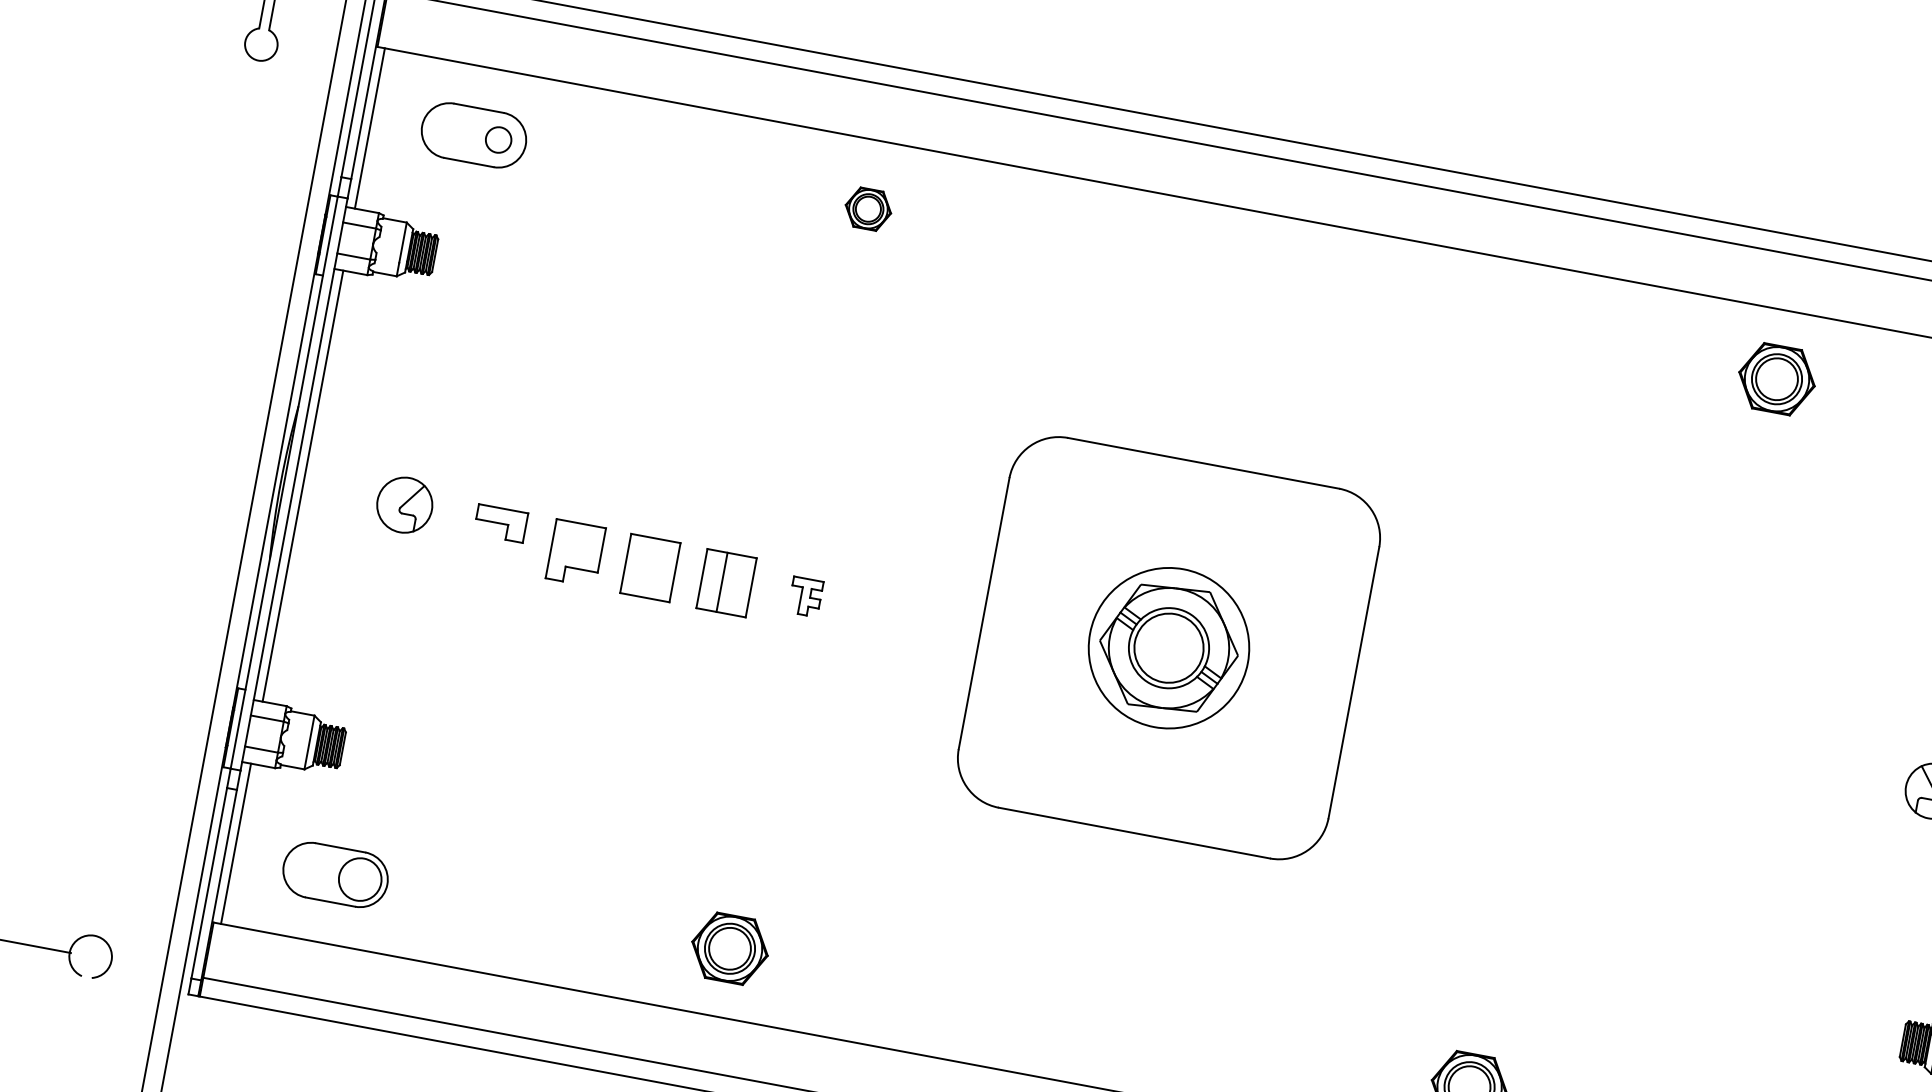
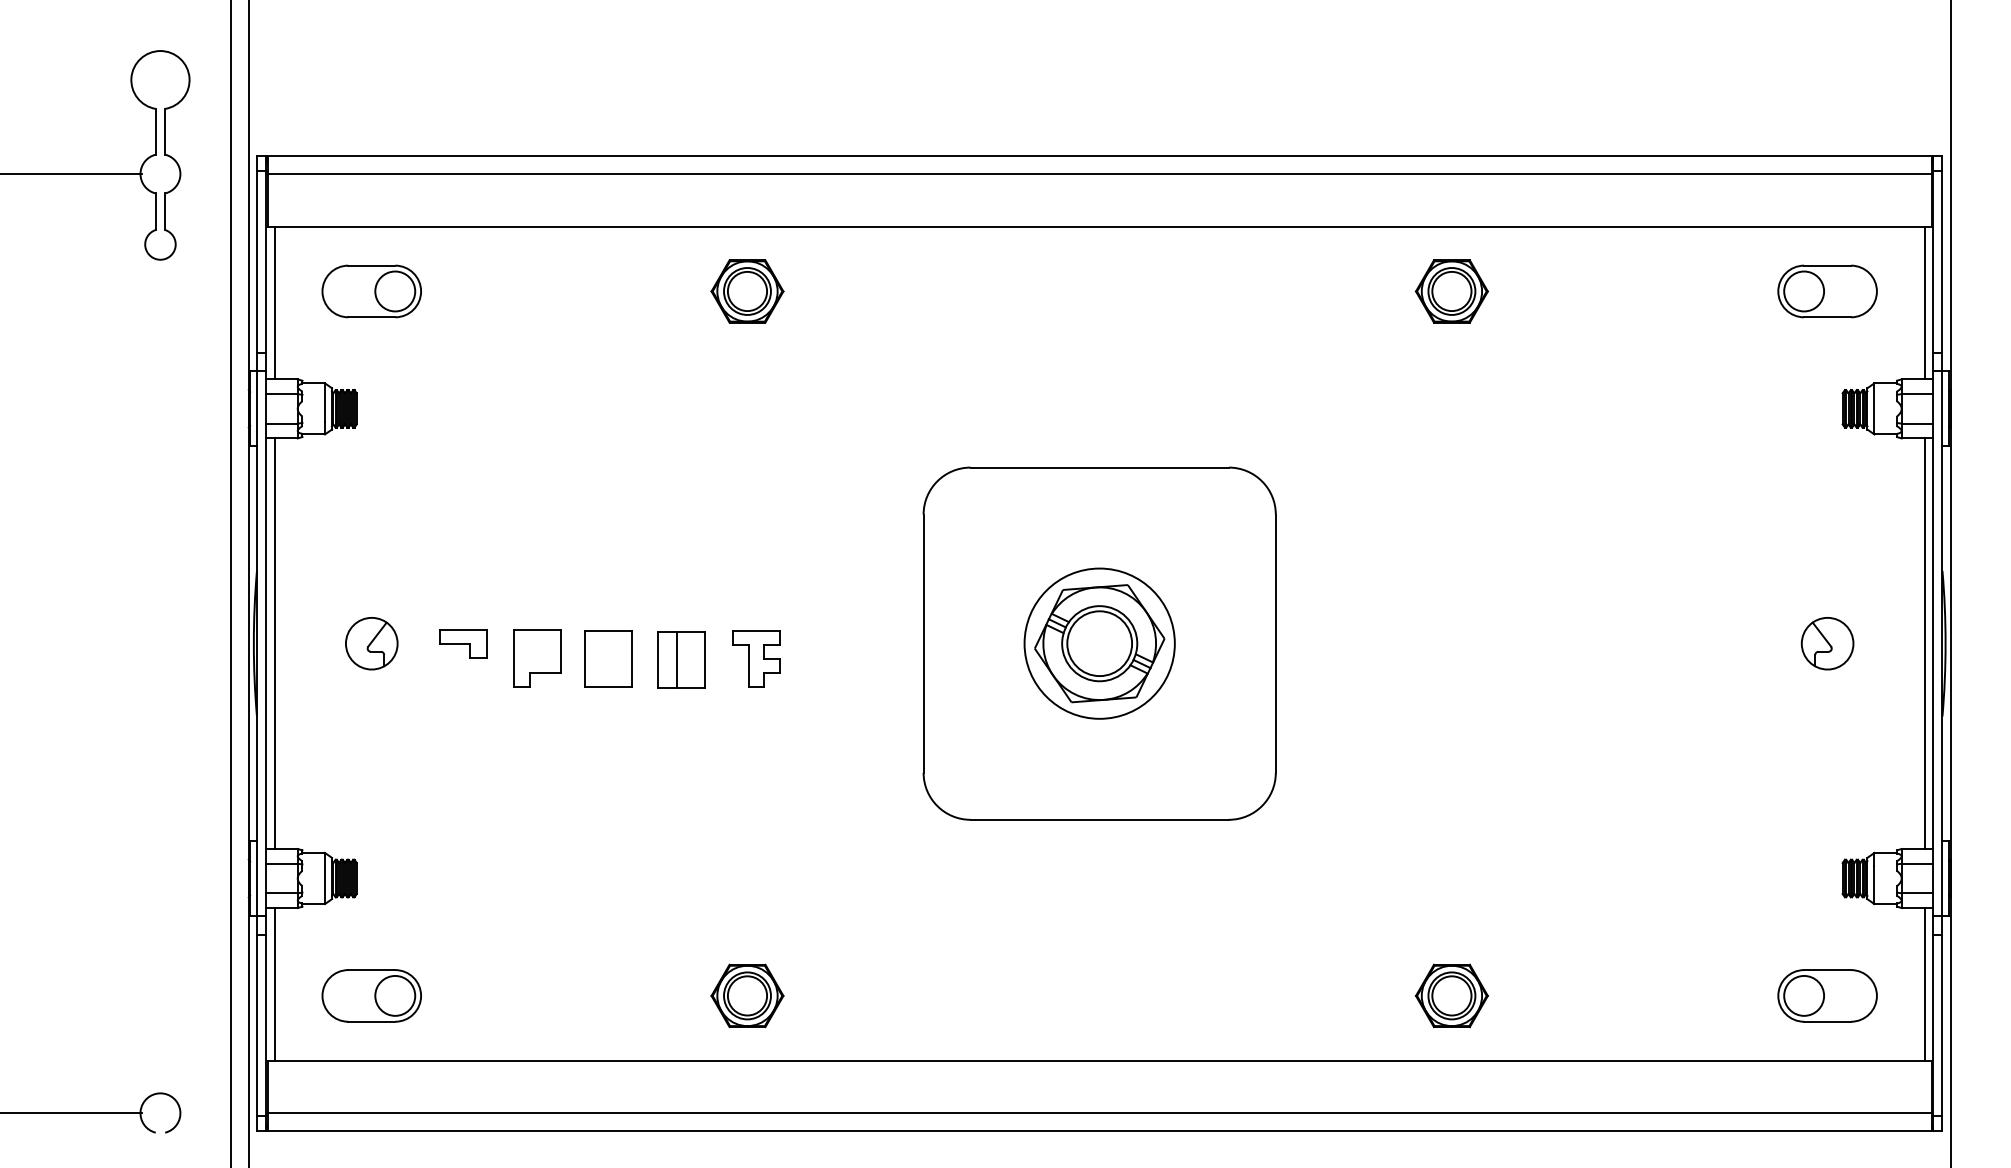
circle: (498, 140) -> (395, 291), size x1.67
part: (868, 209) -> (747, 291), size x1.67
part: (1776, 379) -> (1451, 291), moved
part: (805, 596) -> (756, 658), size x1.67

